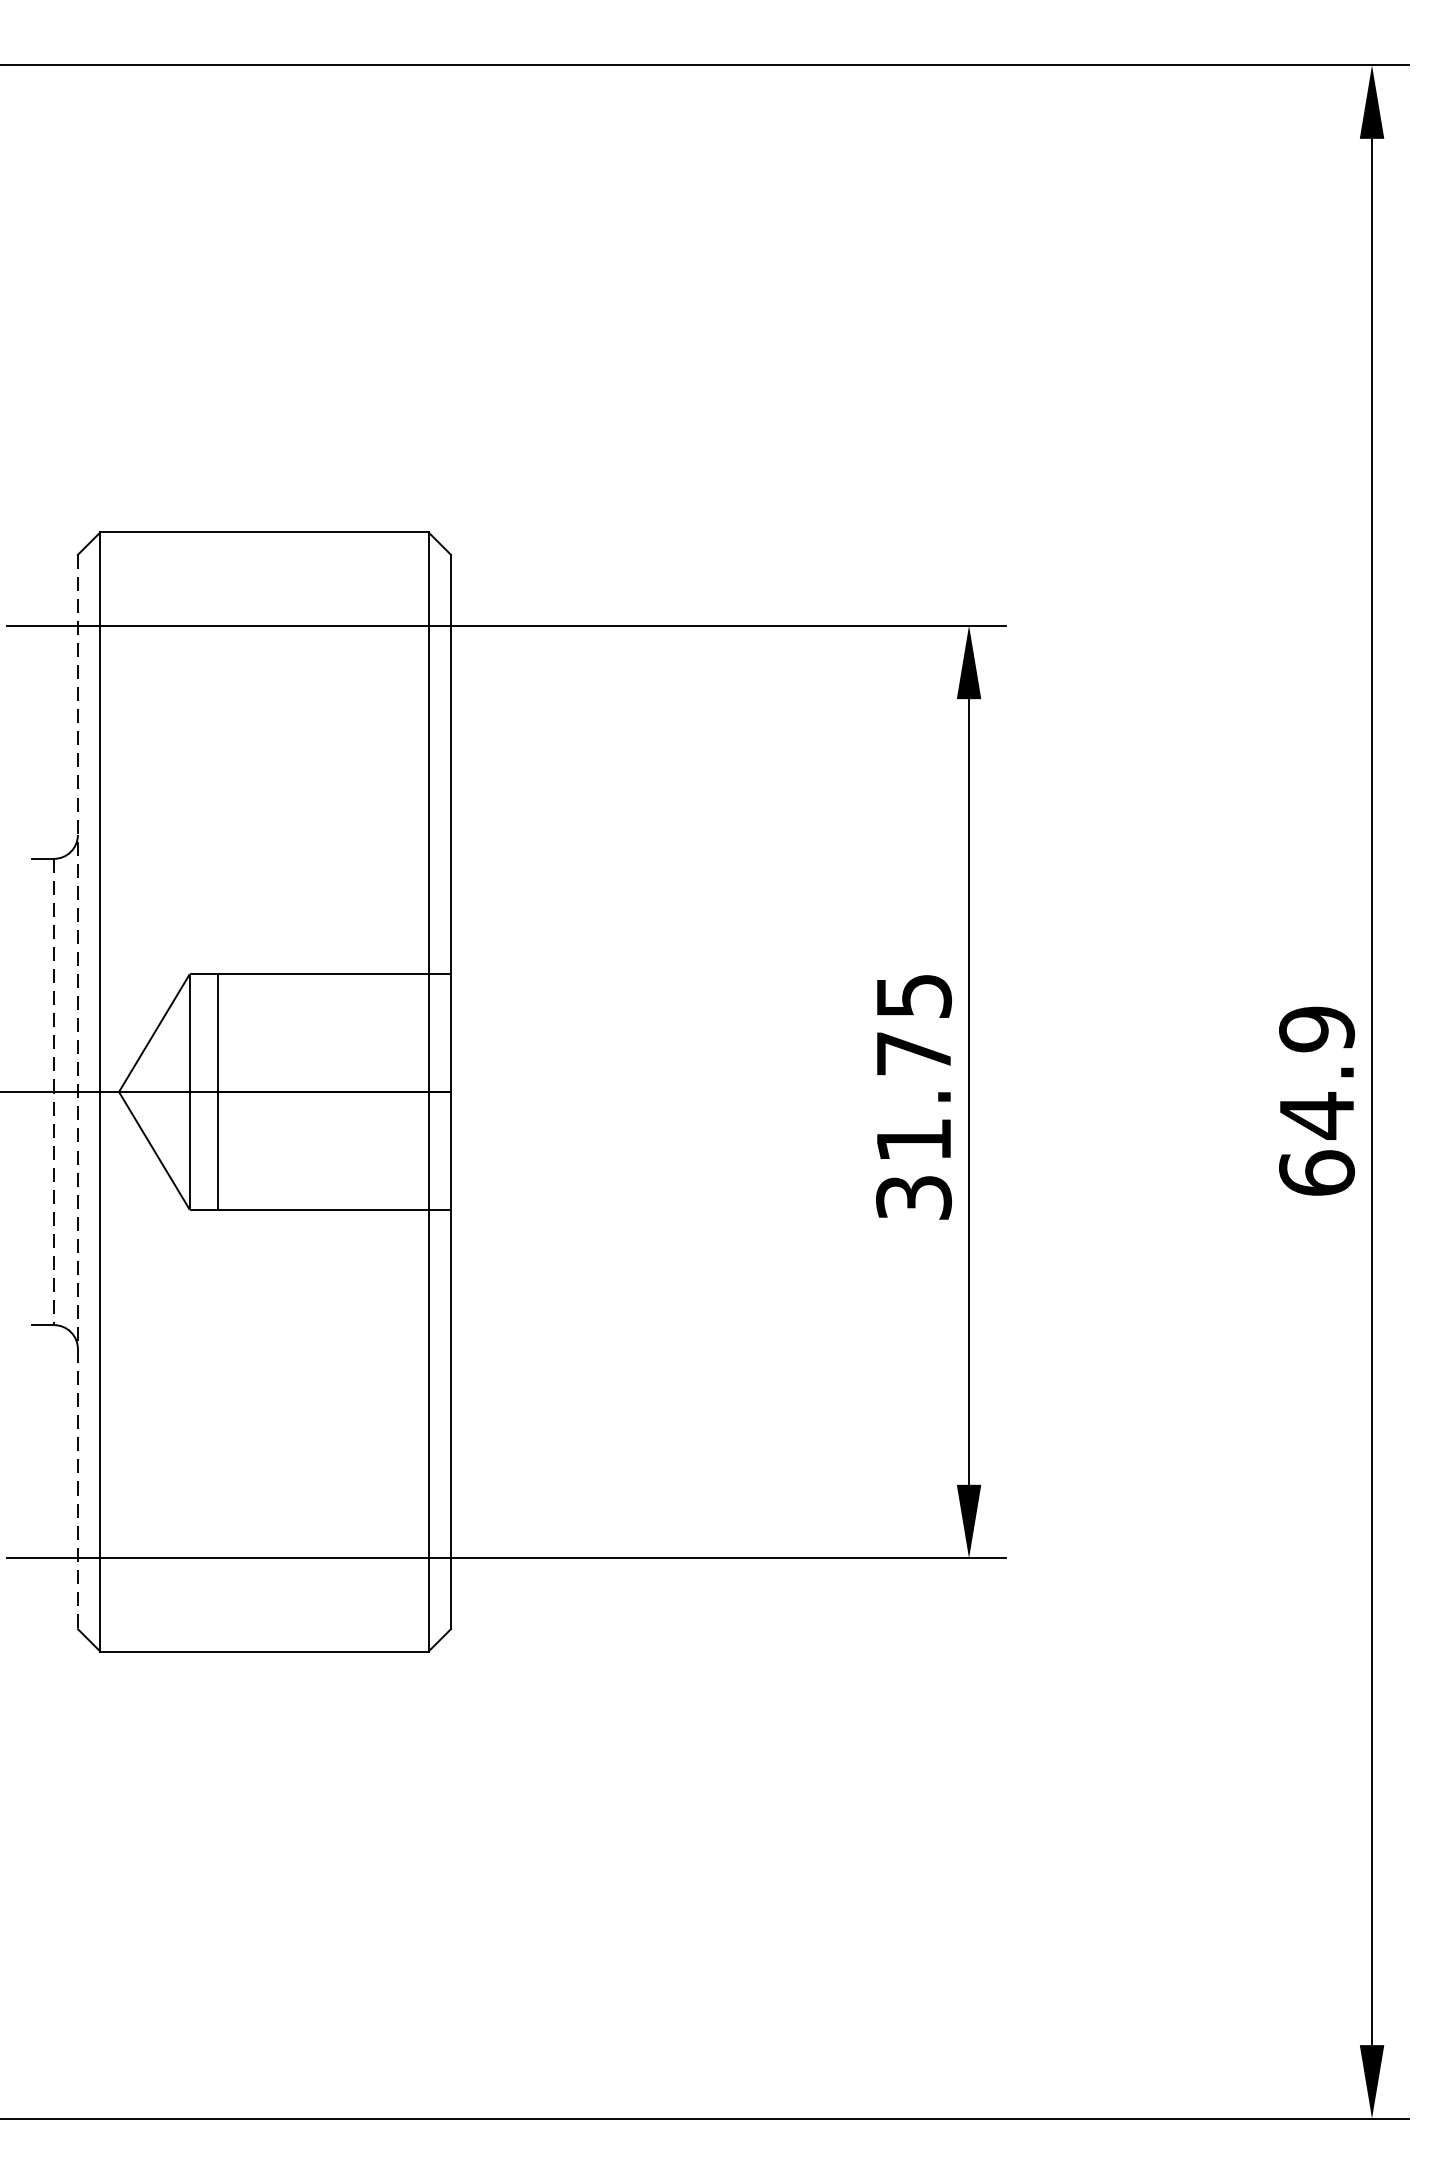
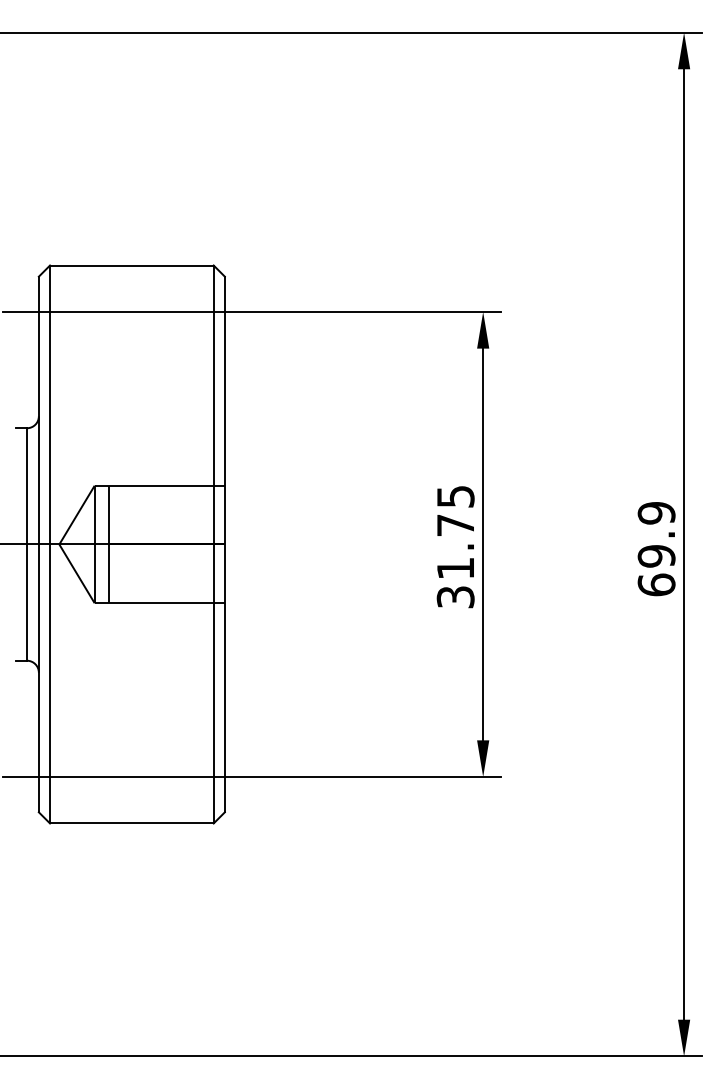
line: (53, 1092) -> (26, 544), dashed -> solid
line: (77, 1092) -> (38, 544), dashed -> solid
text: (1316, 1116) -> (656, 556), 64.9 -> 69.9

